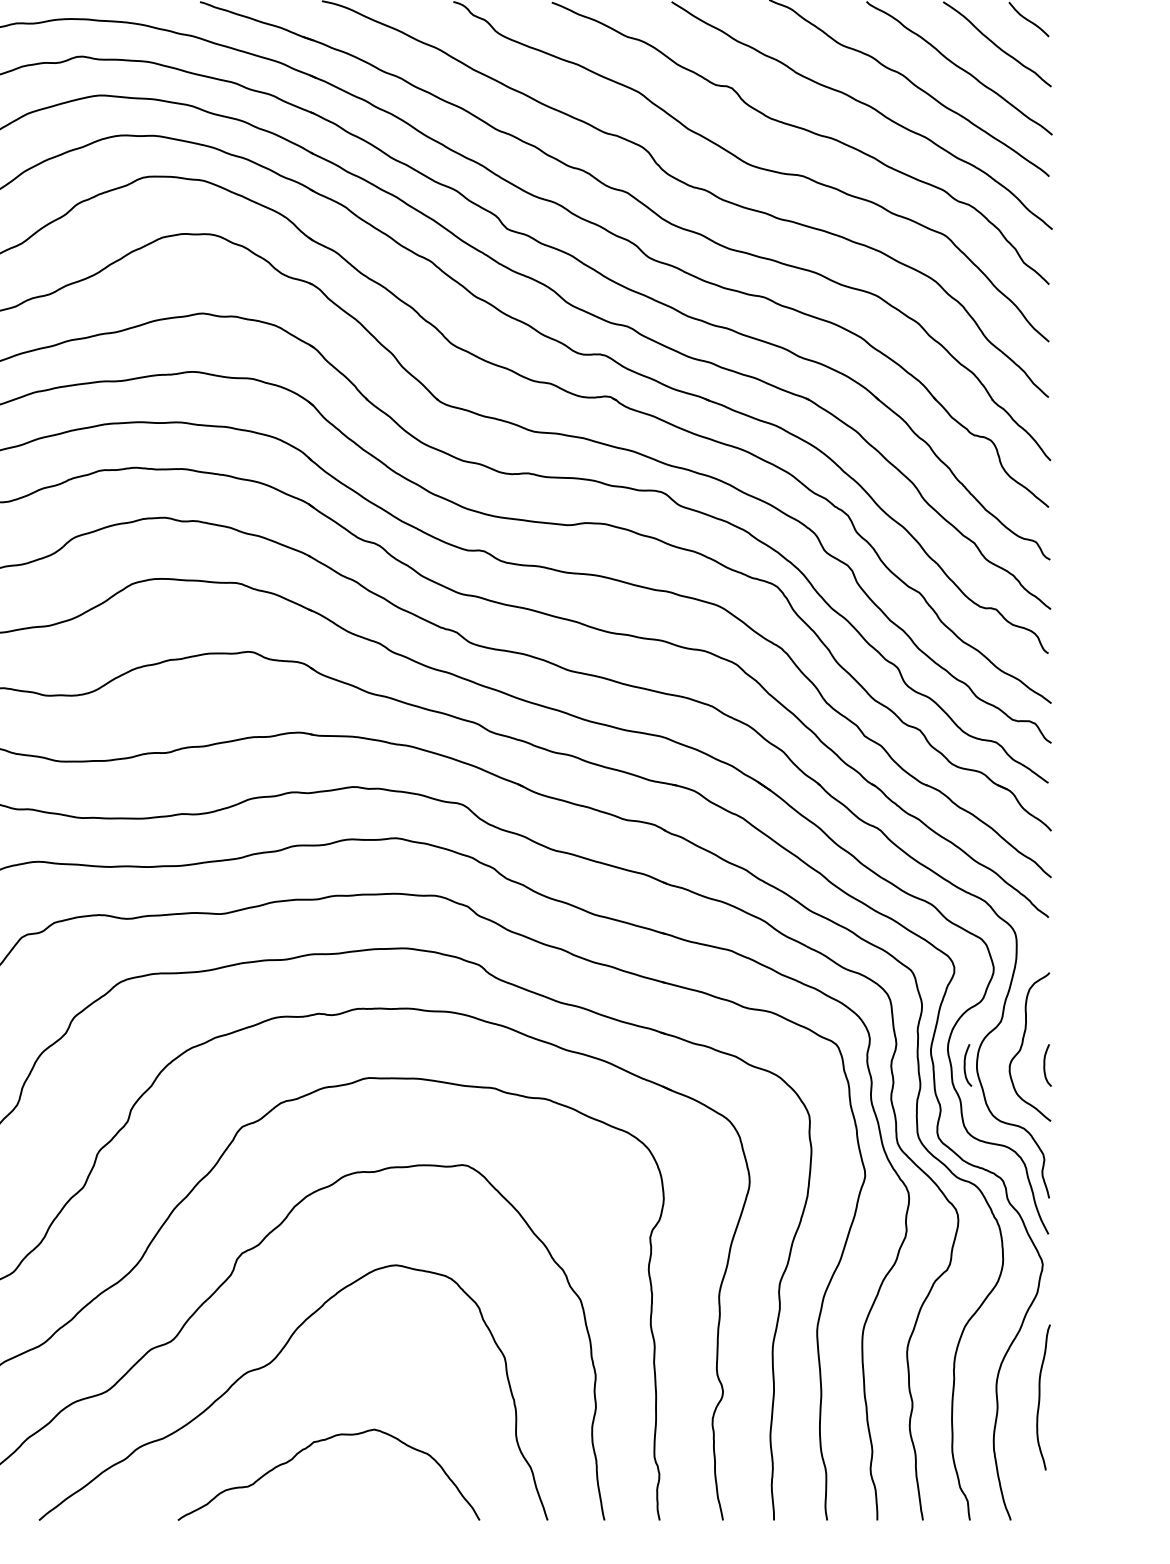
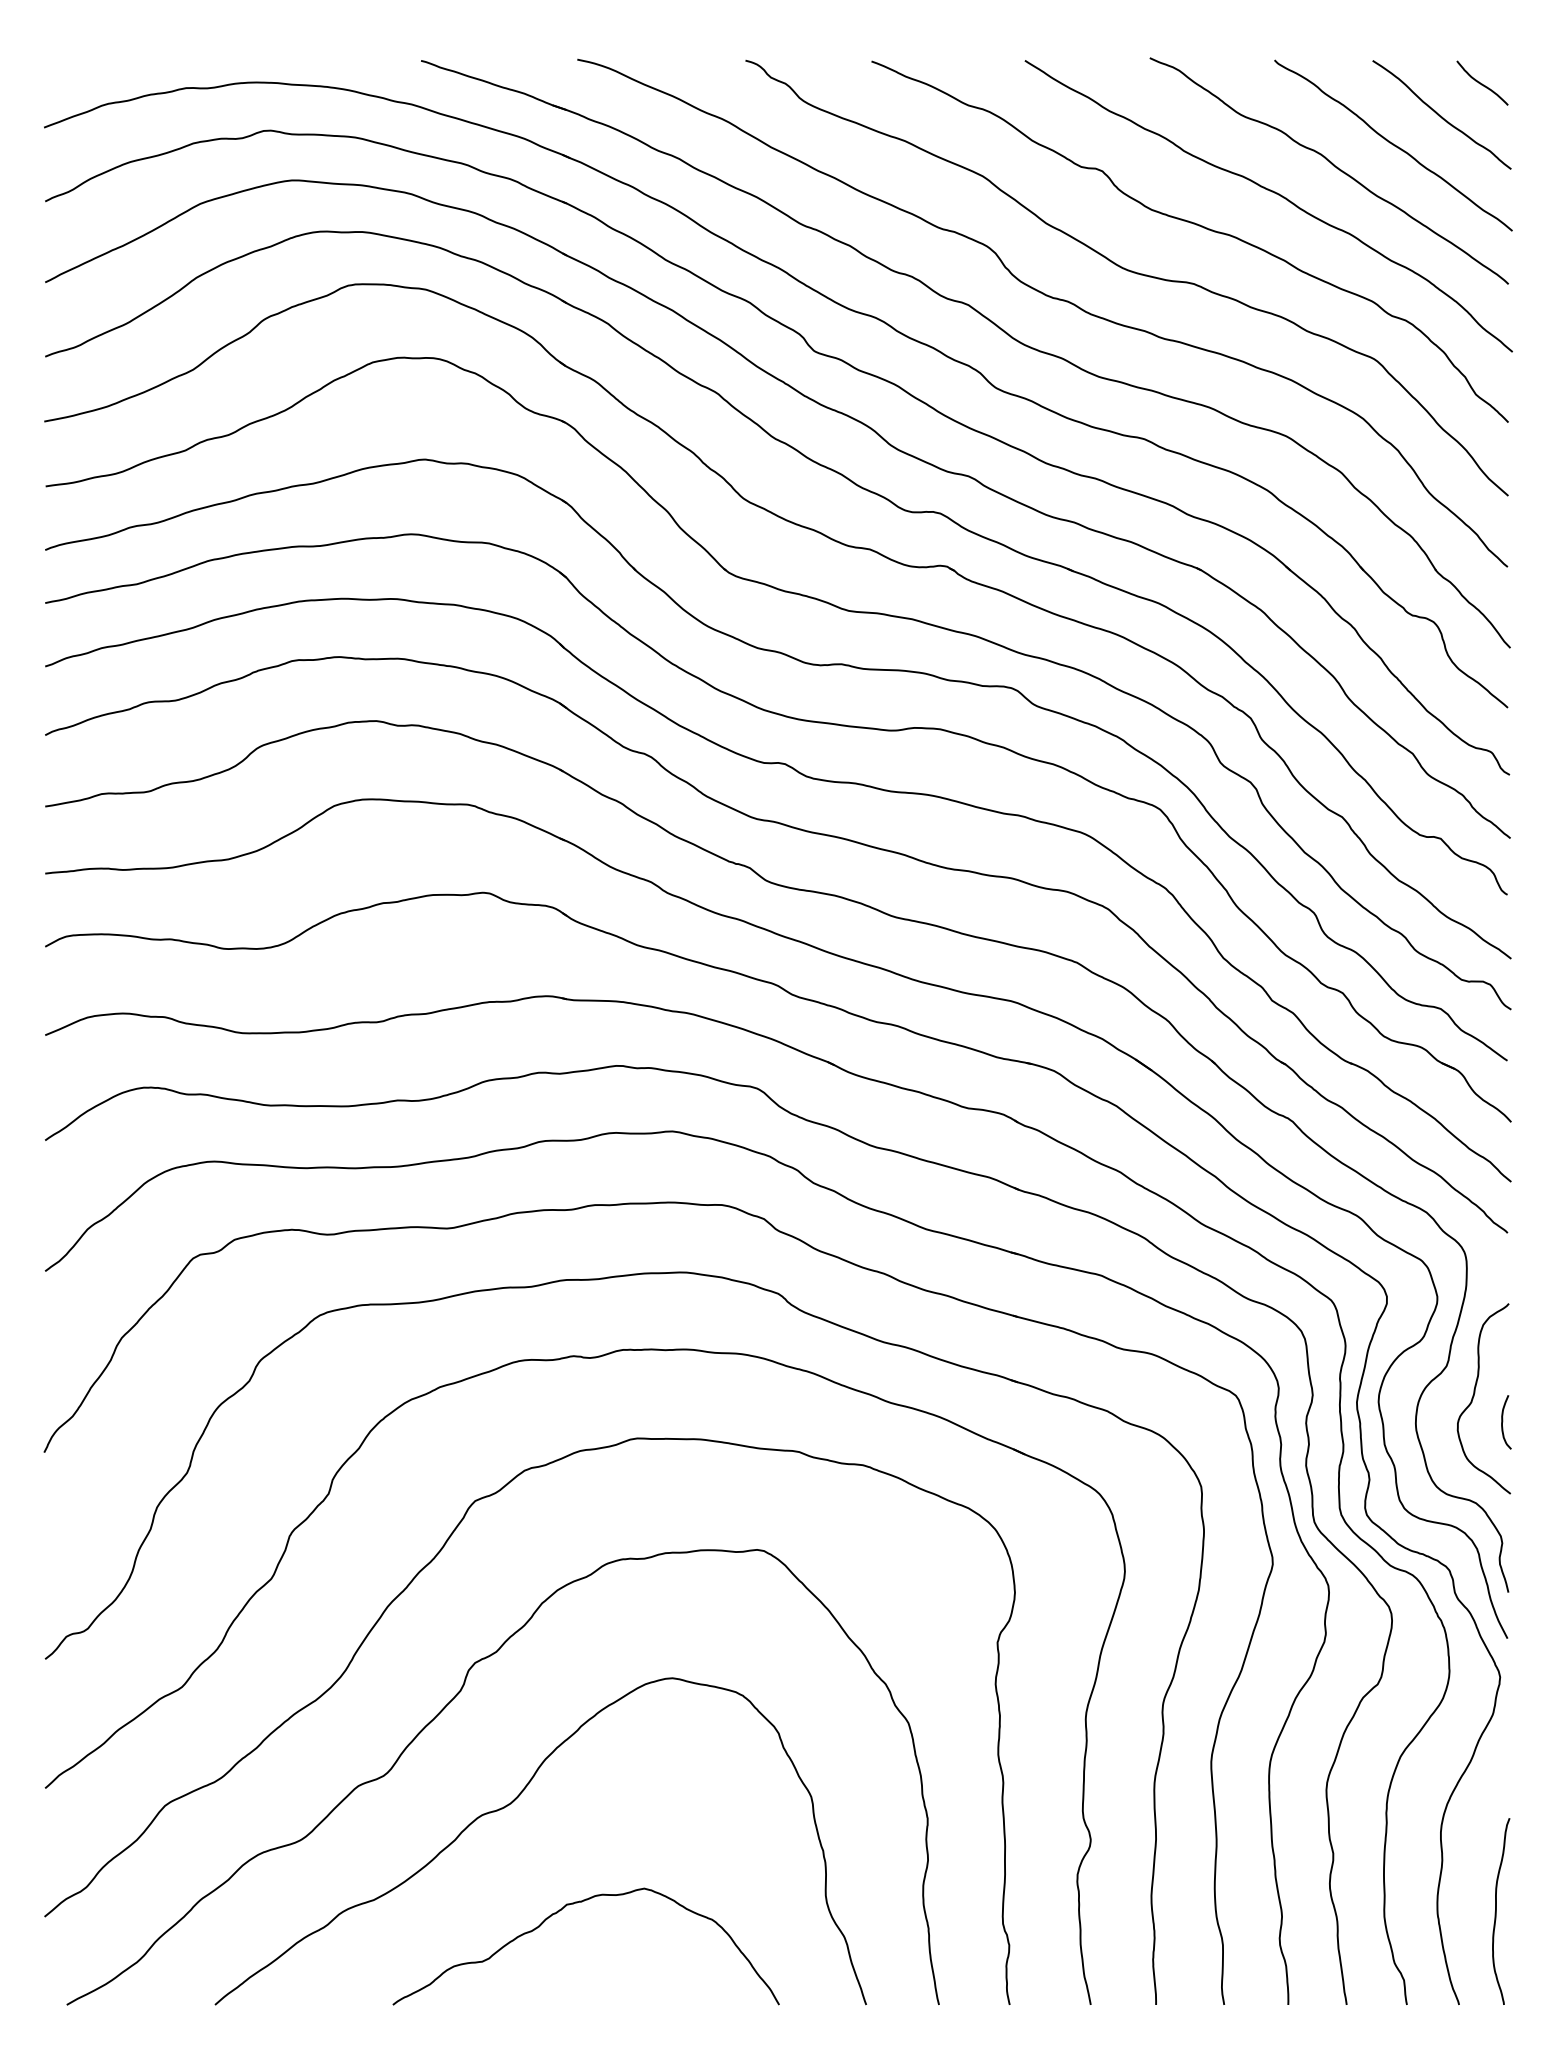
curve: (965, 1064) -> (1401, 1421), removed
curve: (1039, 1397) -> (1496, 1911), moved

